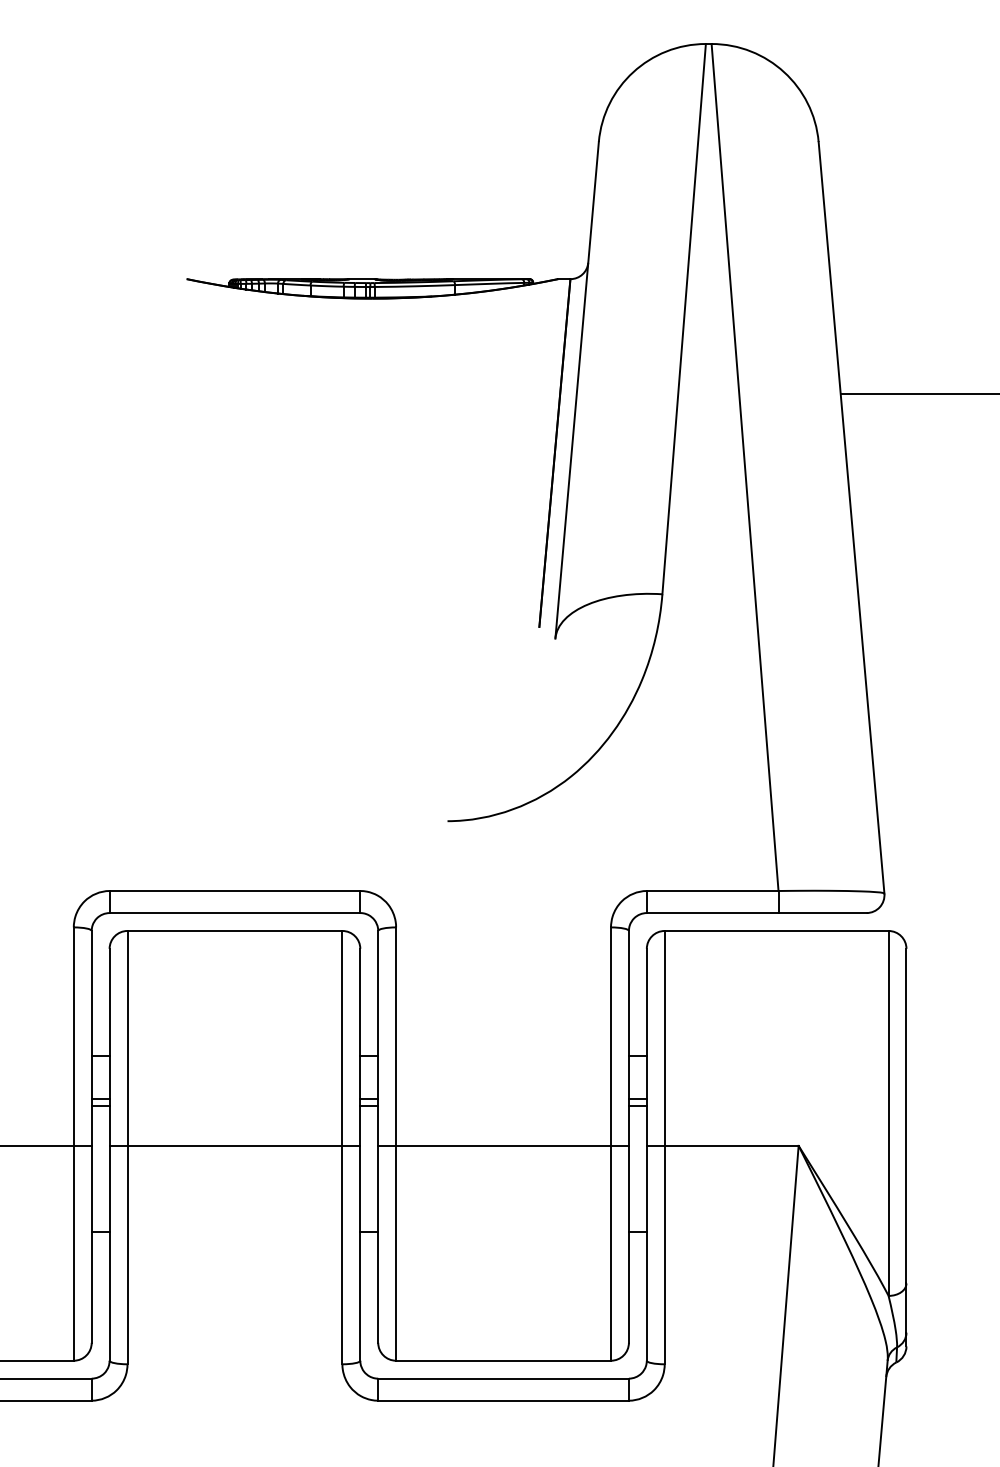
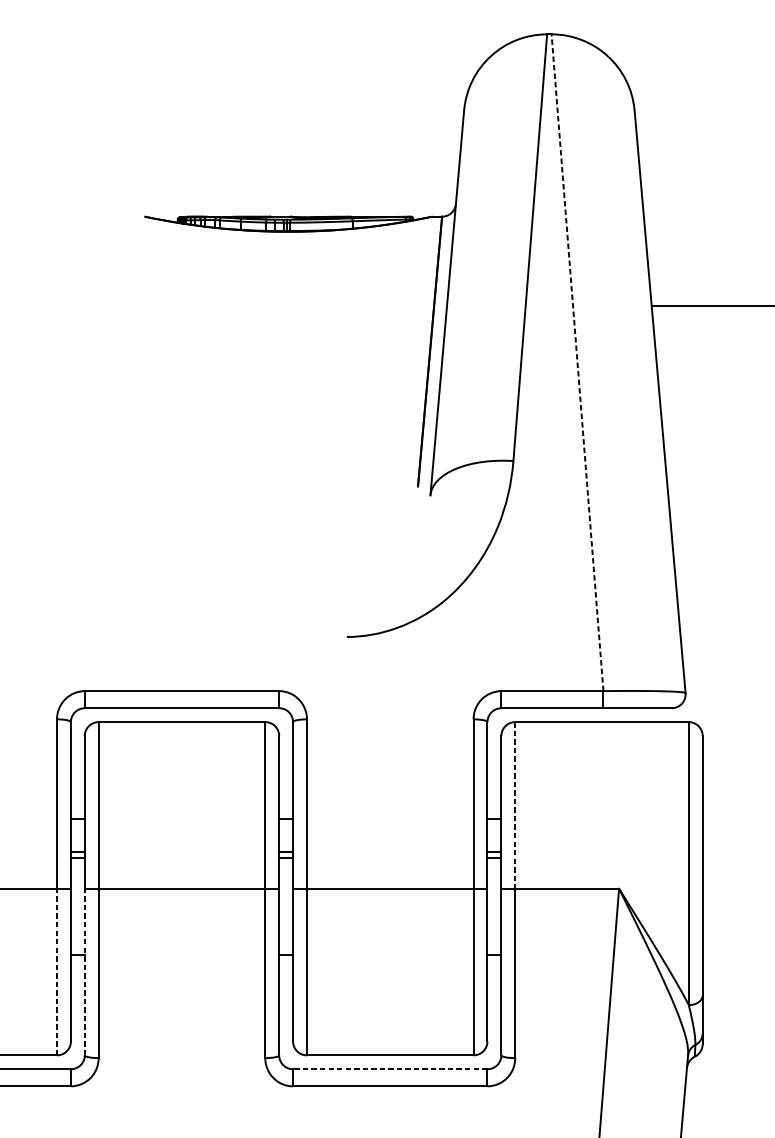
line: (745, 467) -> (577, 362), solid -> dashed
line: (664, 1038) -> (515, 805), solid -> dashed
line: (73, 1252) -> (56, 971), solid -> dashed
line: (109, 1252) -> (84, 971), solid -> dashed
line: (503, 1378) -> (390, 1069), solid -> dashed

